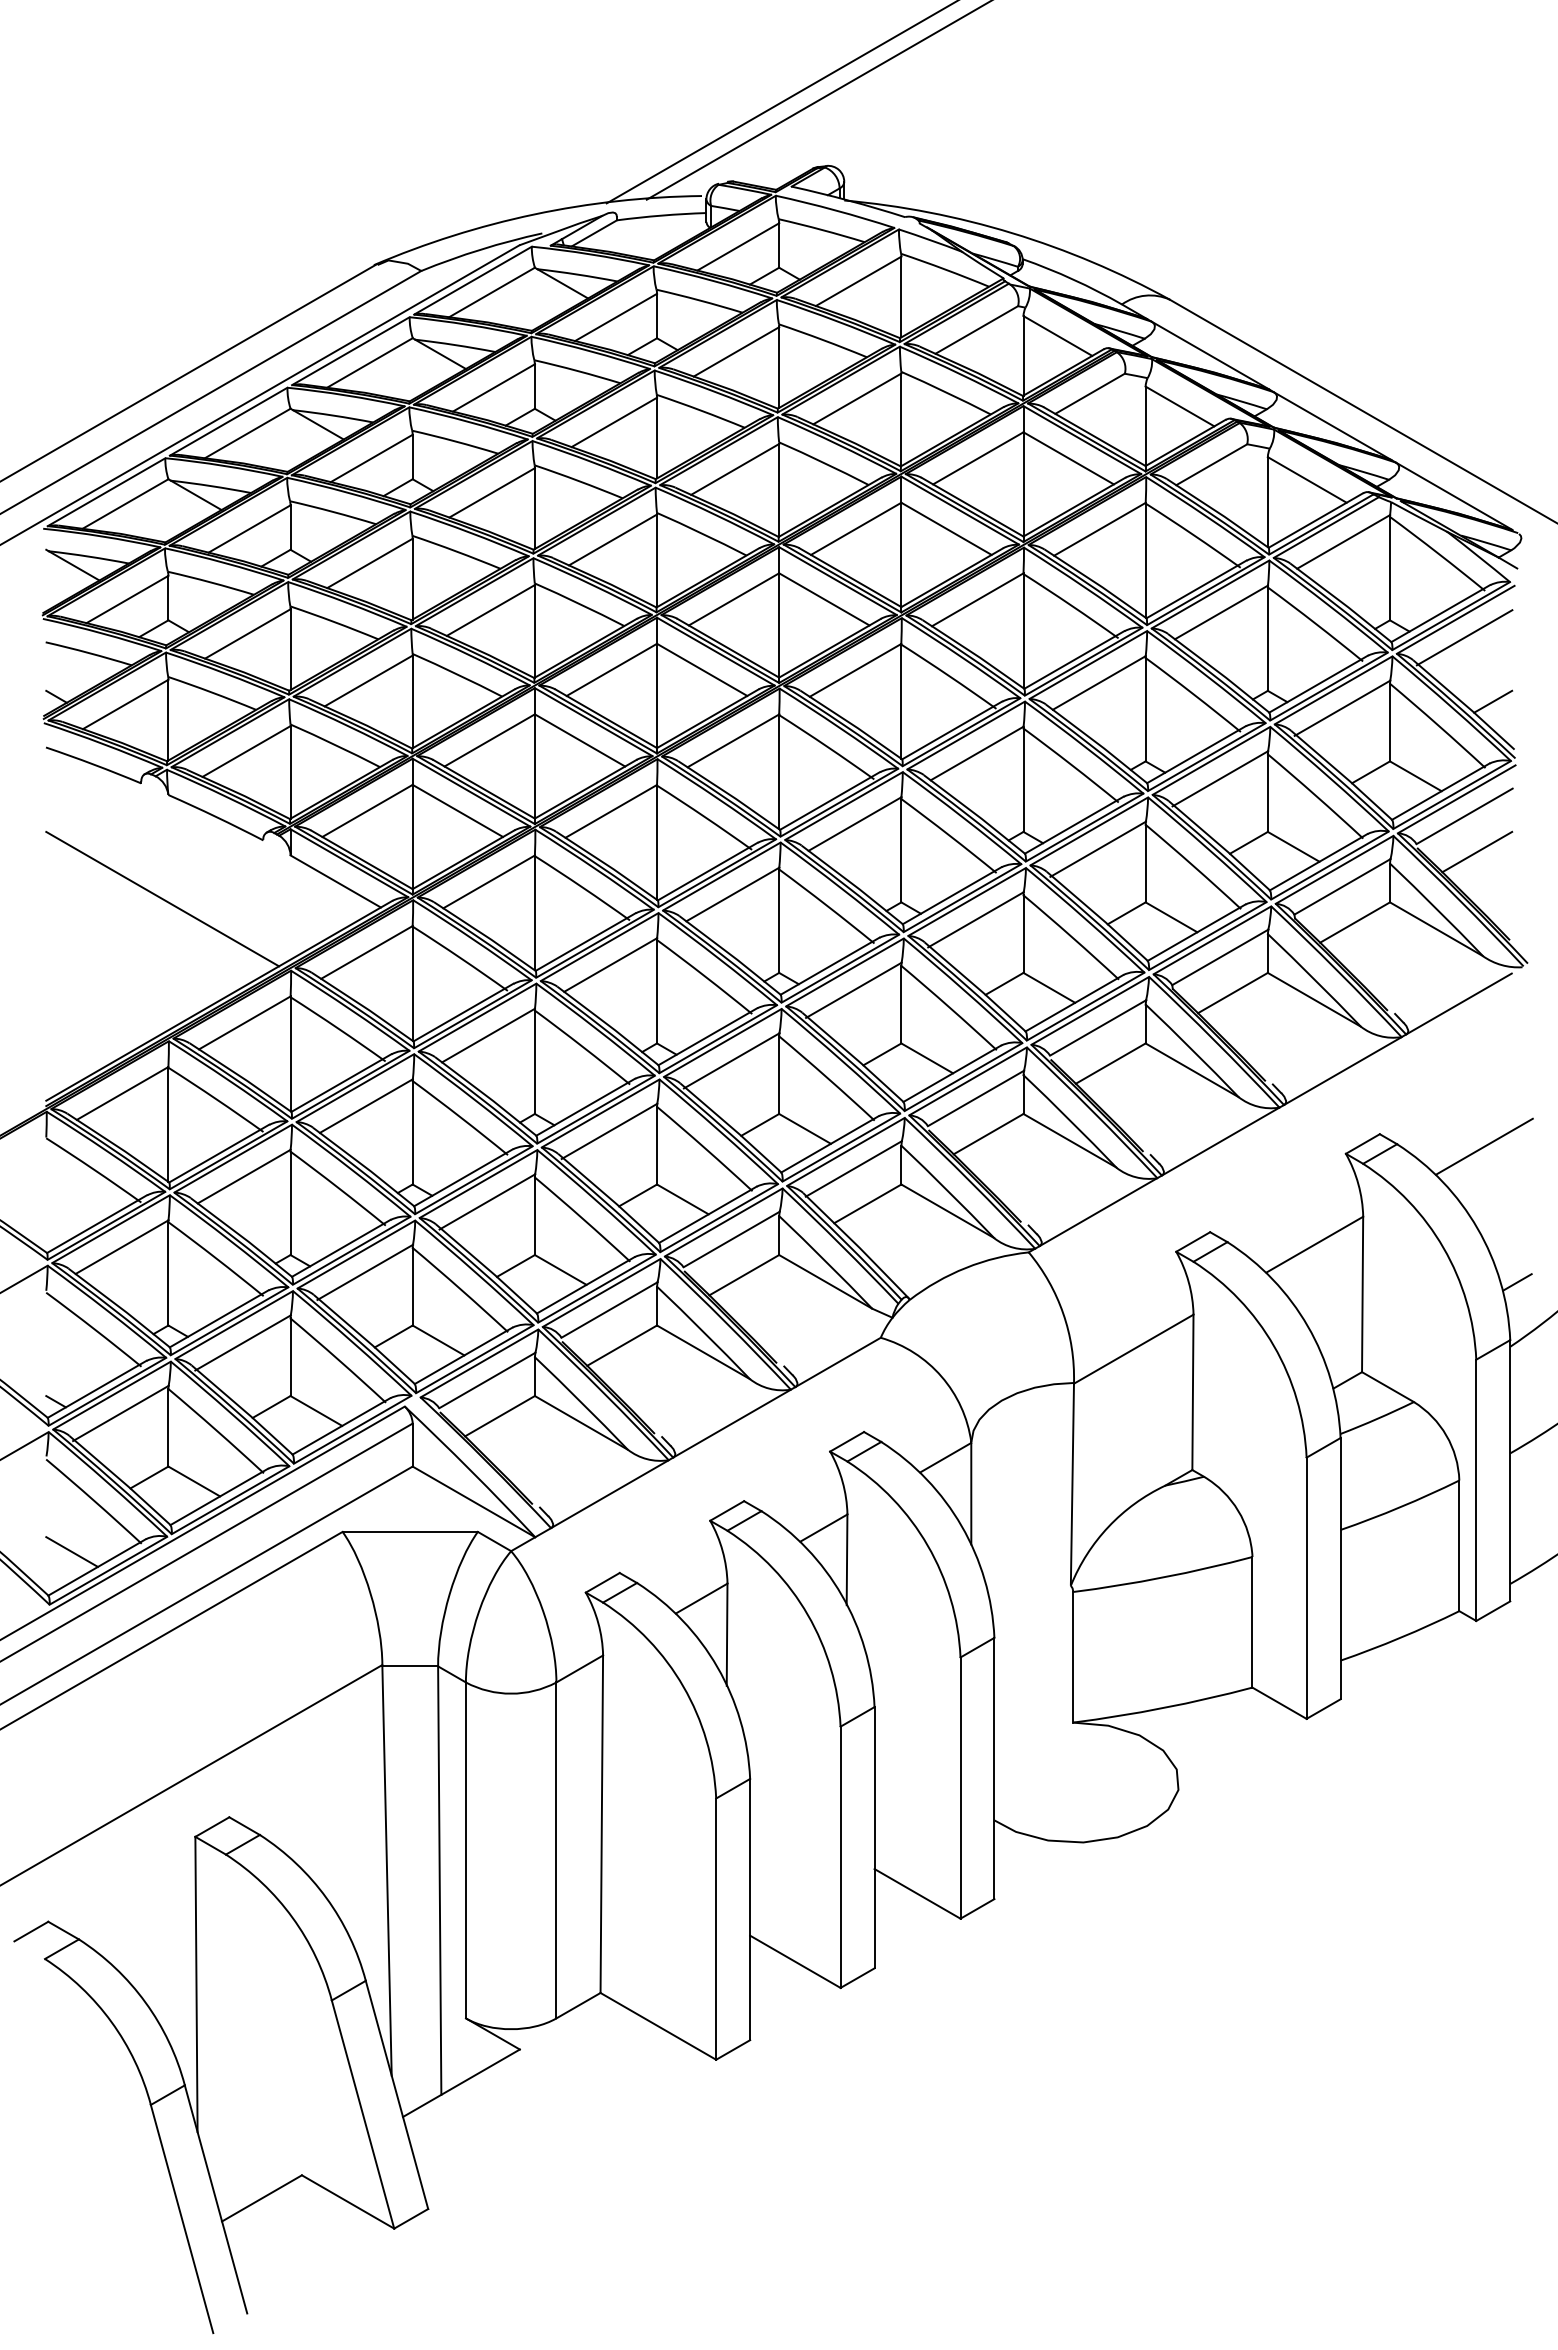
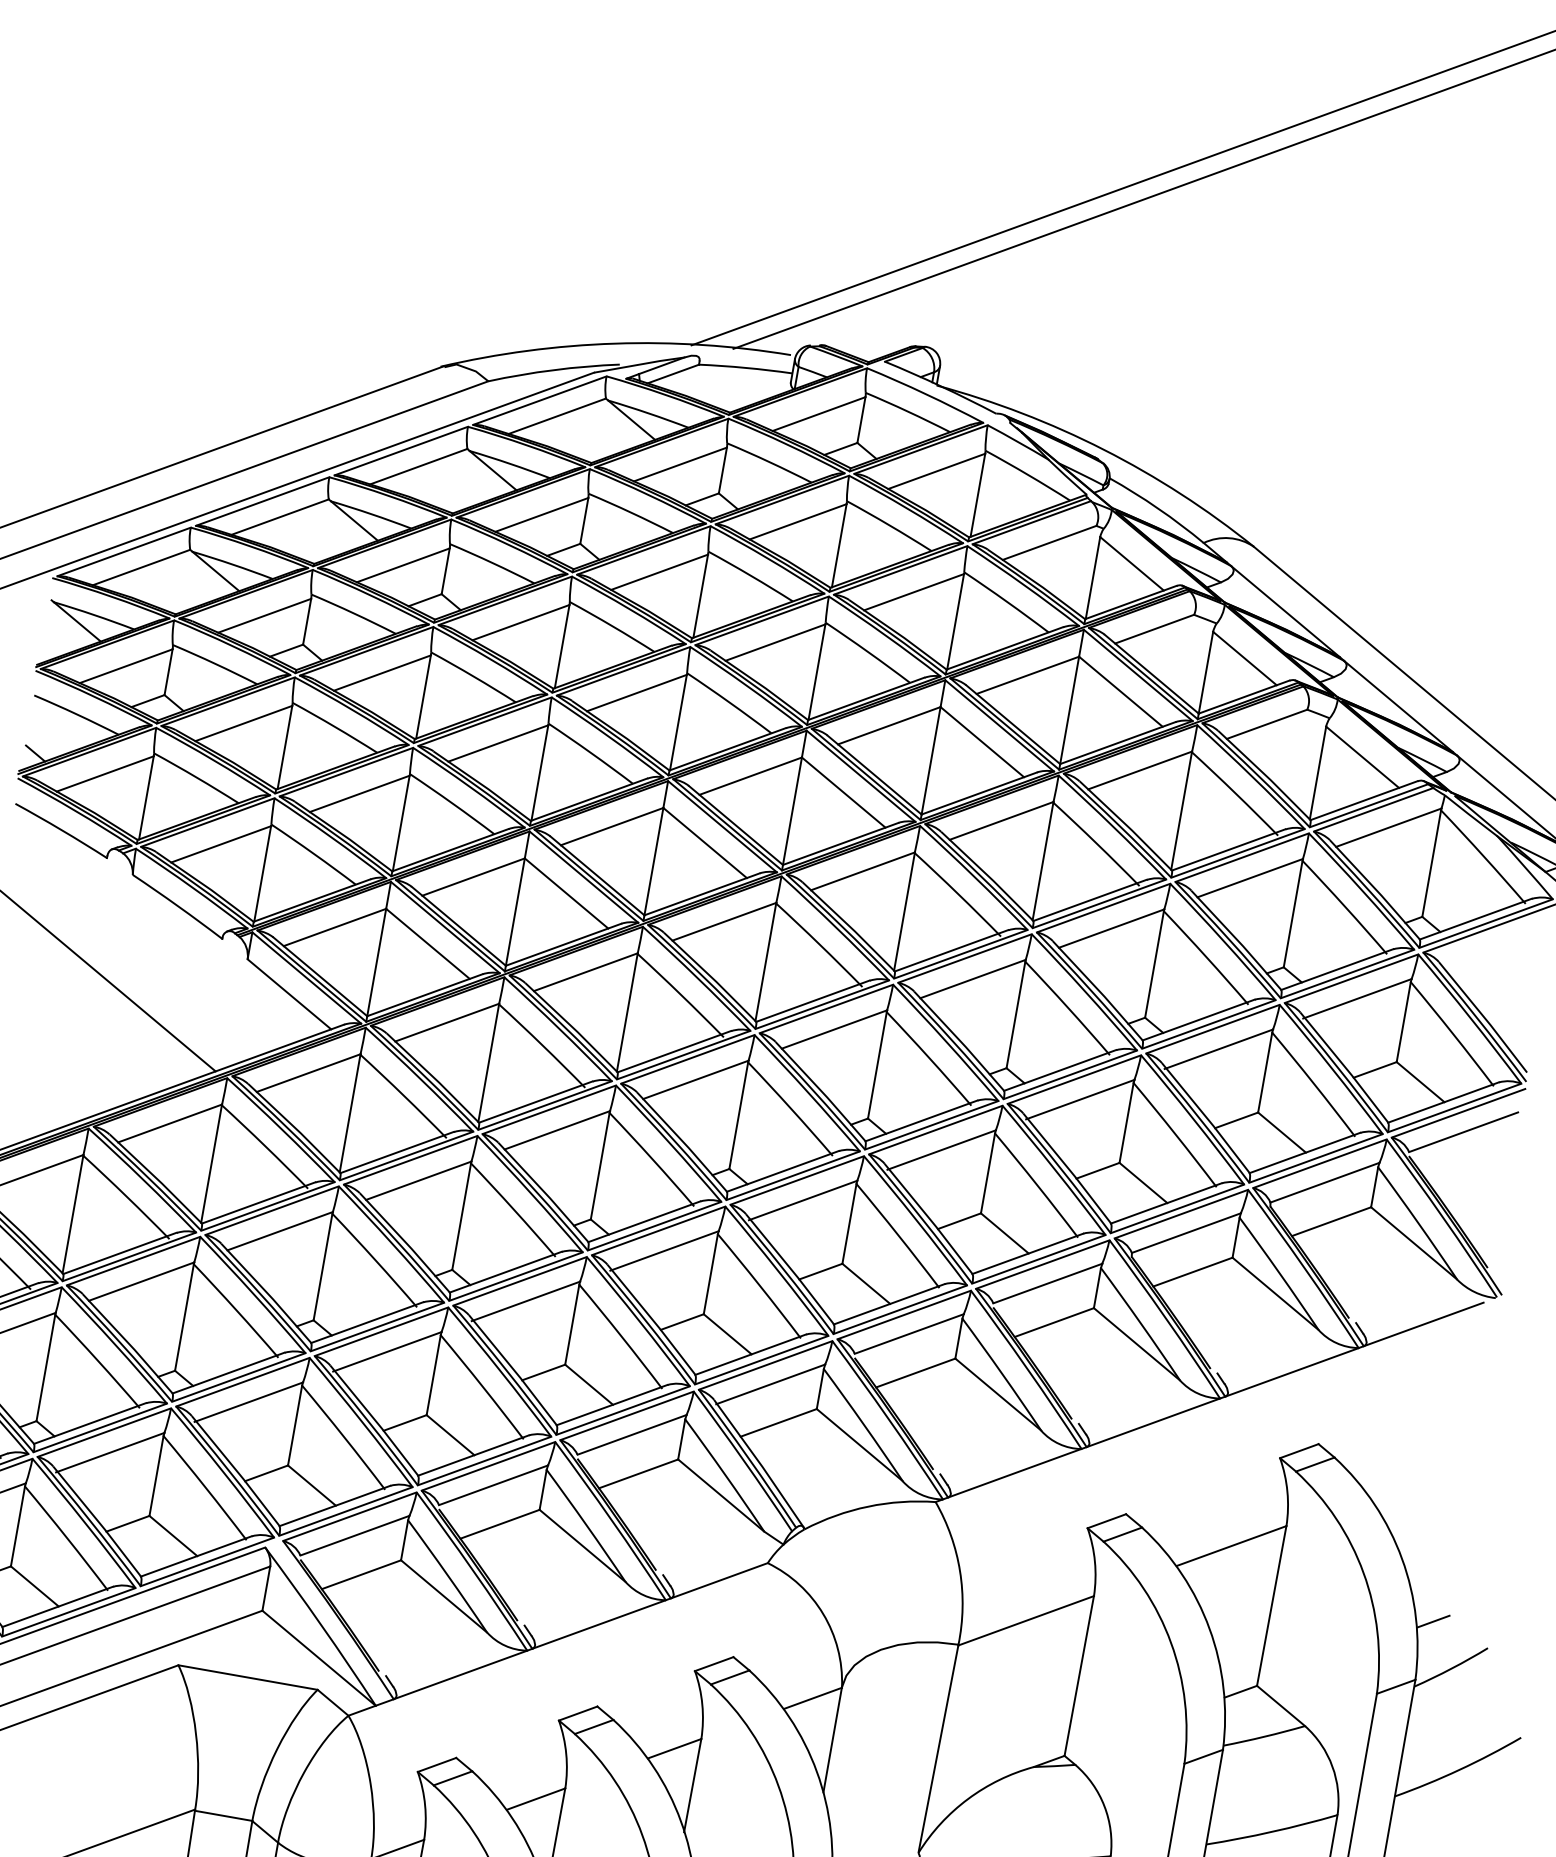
line: (1464, 637) -> (1495, 948), removed
line: (1493, 701) -> (1514, 1019), removed
line: (1477, 851) -> (1470, 1170), removed
line: (1484, 1146) -> (1424, 1475), removed

